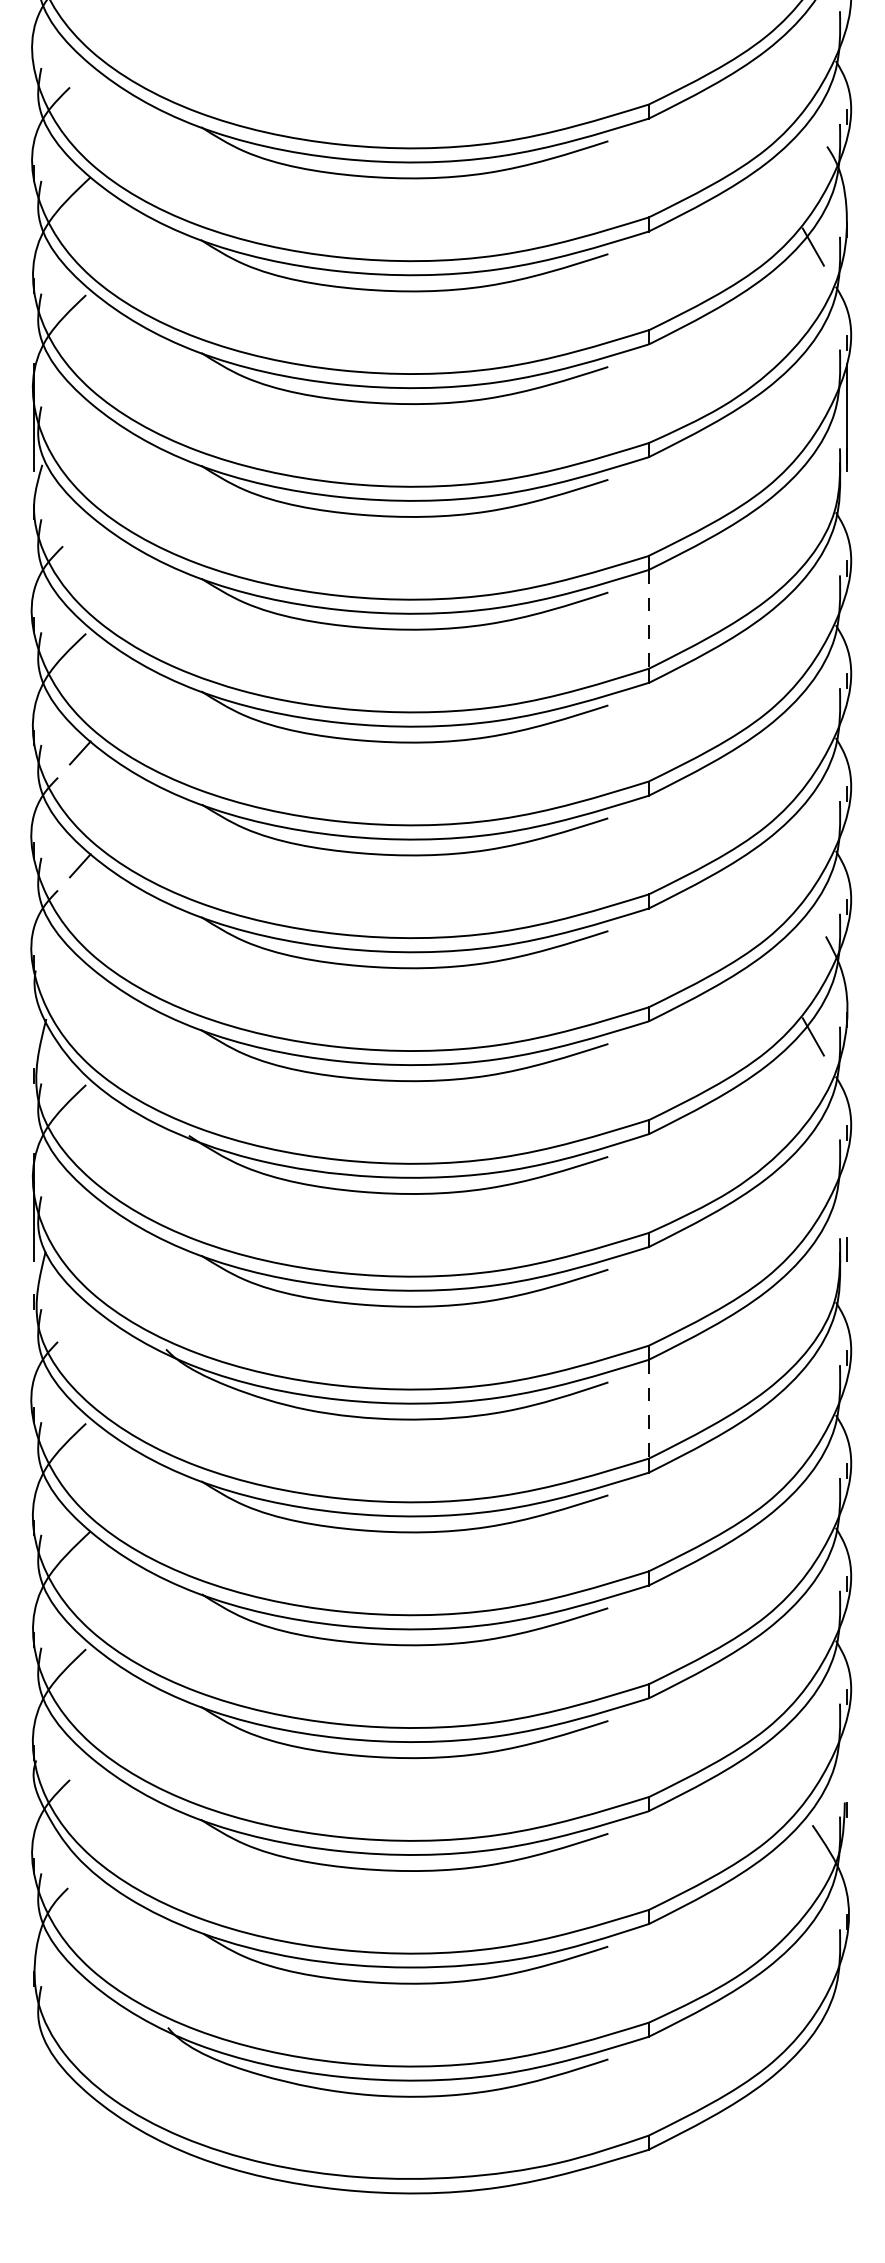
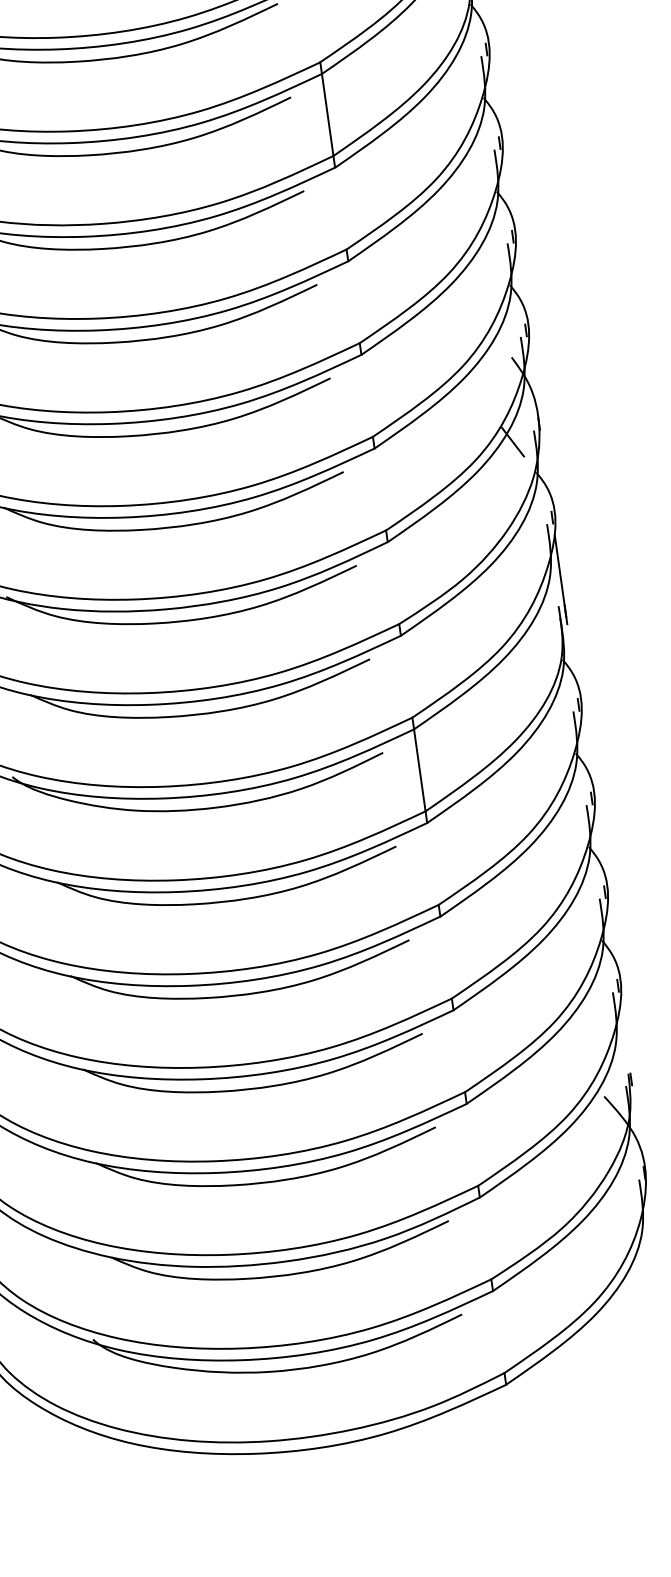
line: (648, 619) -> (327, 115), dashed -> solid
line: (847, 1203) -> (560, 576), added
line: (648, 1409) -> (419, 770), dashed -> solid

